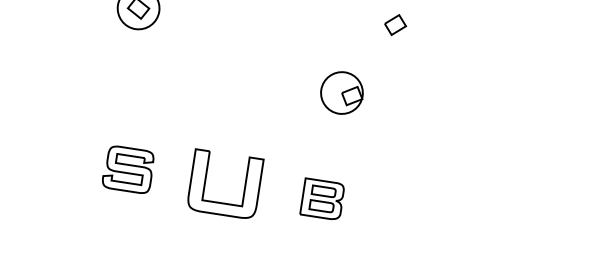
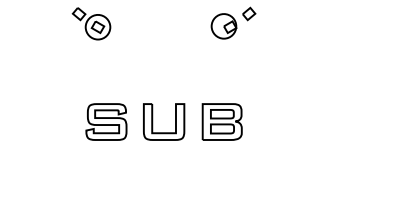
part: (341, 93) -> (223, 26), moved
part: (128, 168) -> (106, 121), size x1.43
part: (321, 198) -> (221, 121), size x1.67

